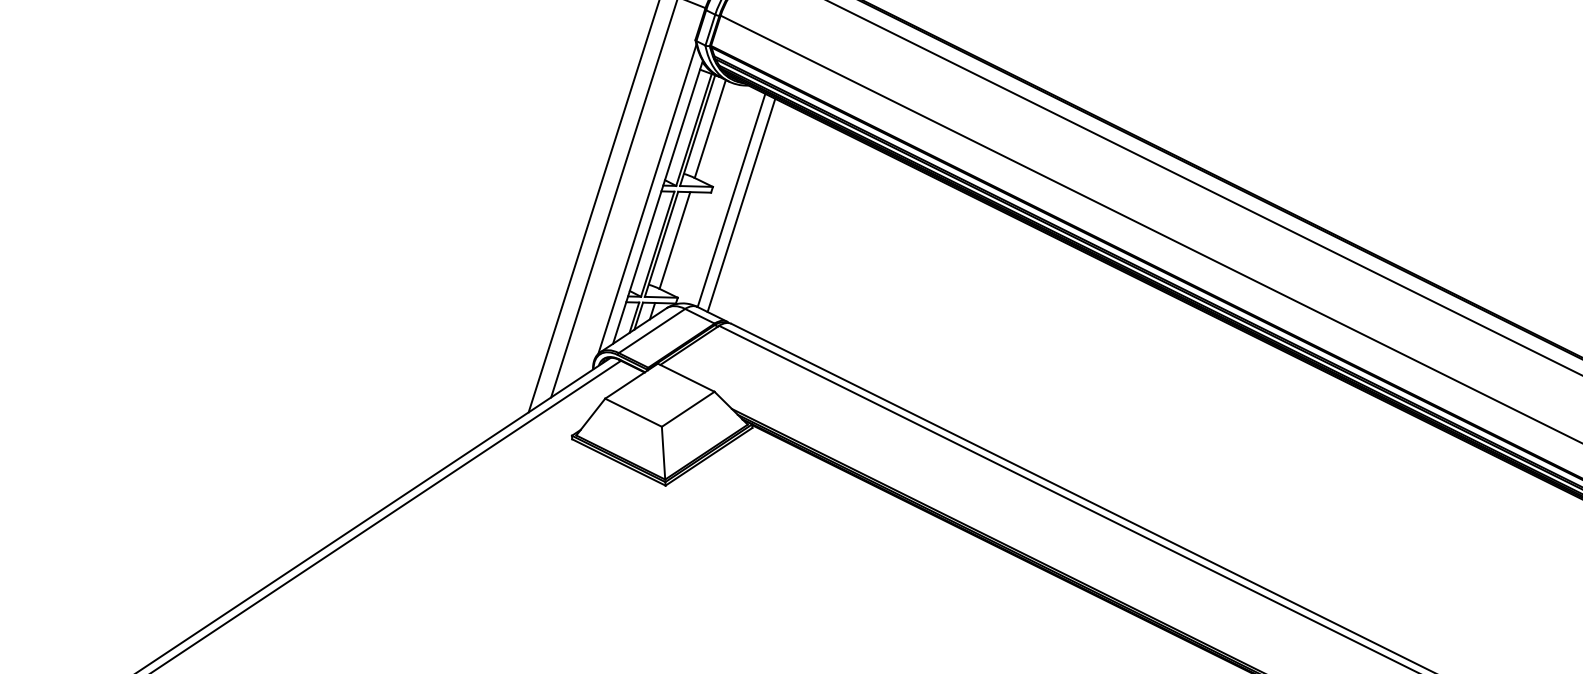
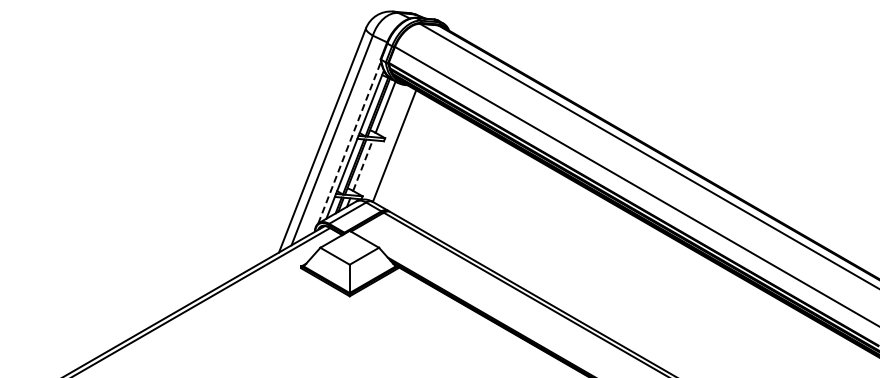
line: (647, 199) -> (349, 142), solid -> dashed
line: (740, 204) -> (399, 148), removed
line: (675, 240) -> (363, 165), solid -> dashed

